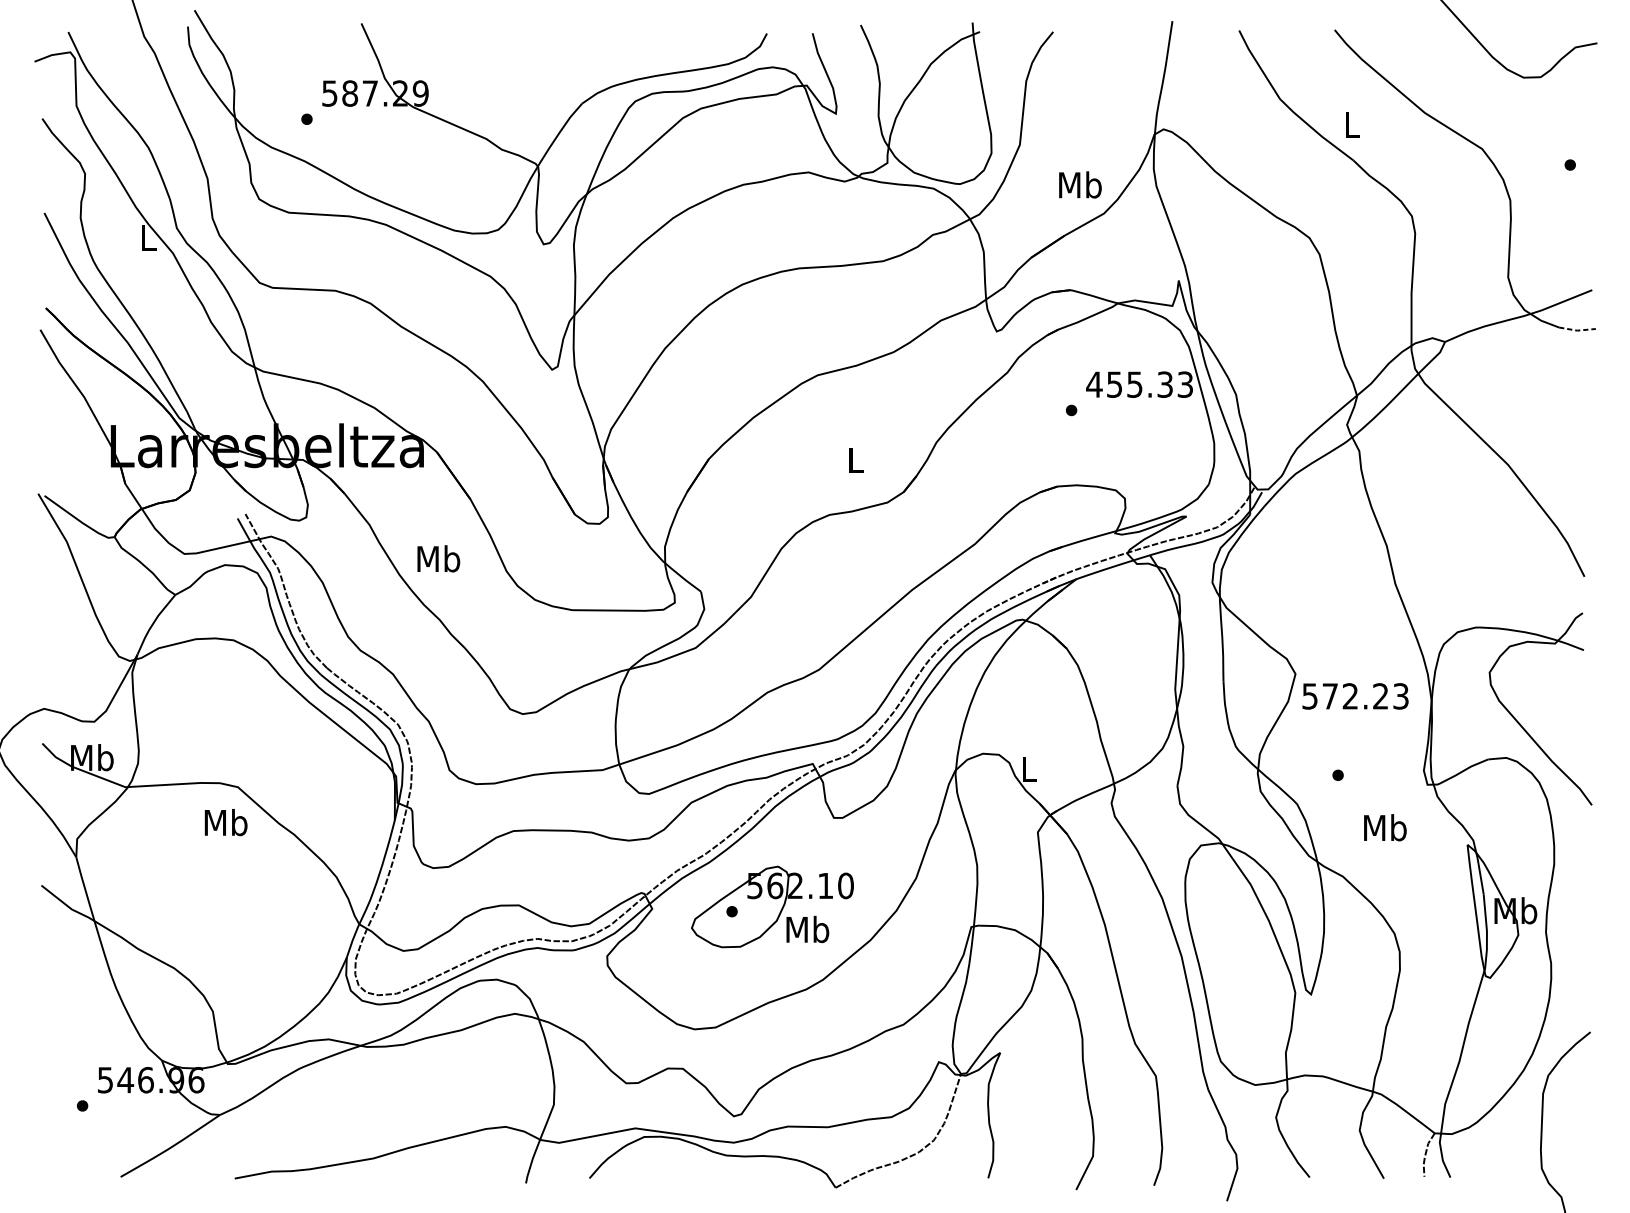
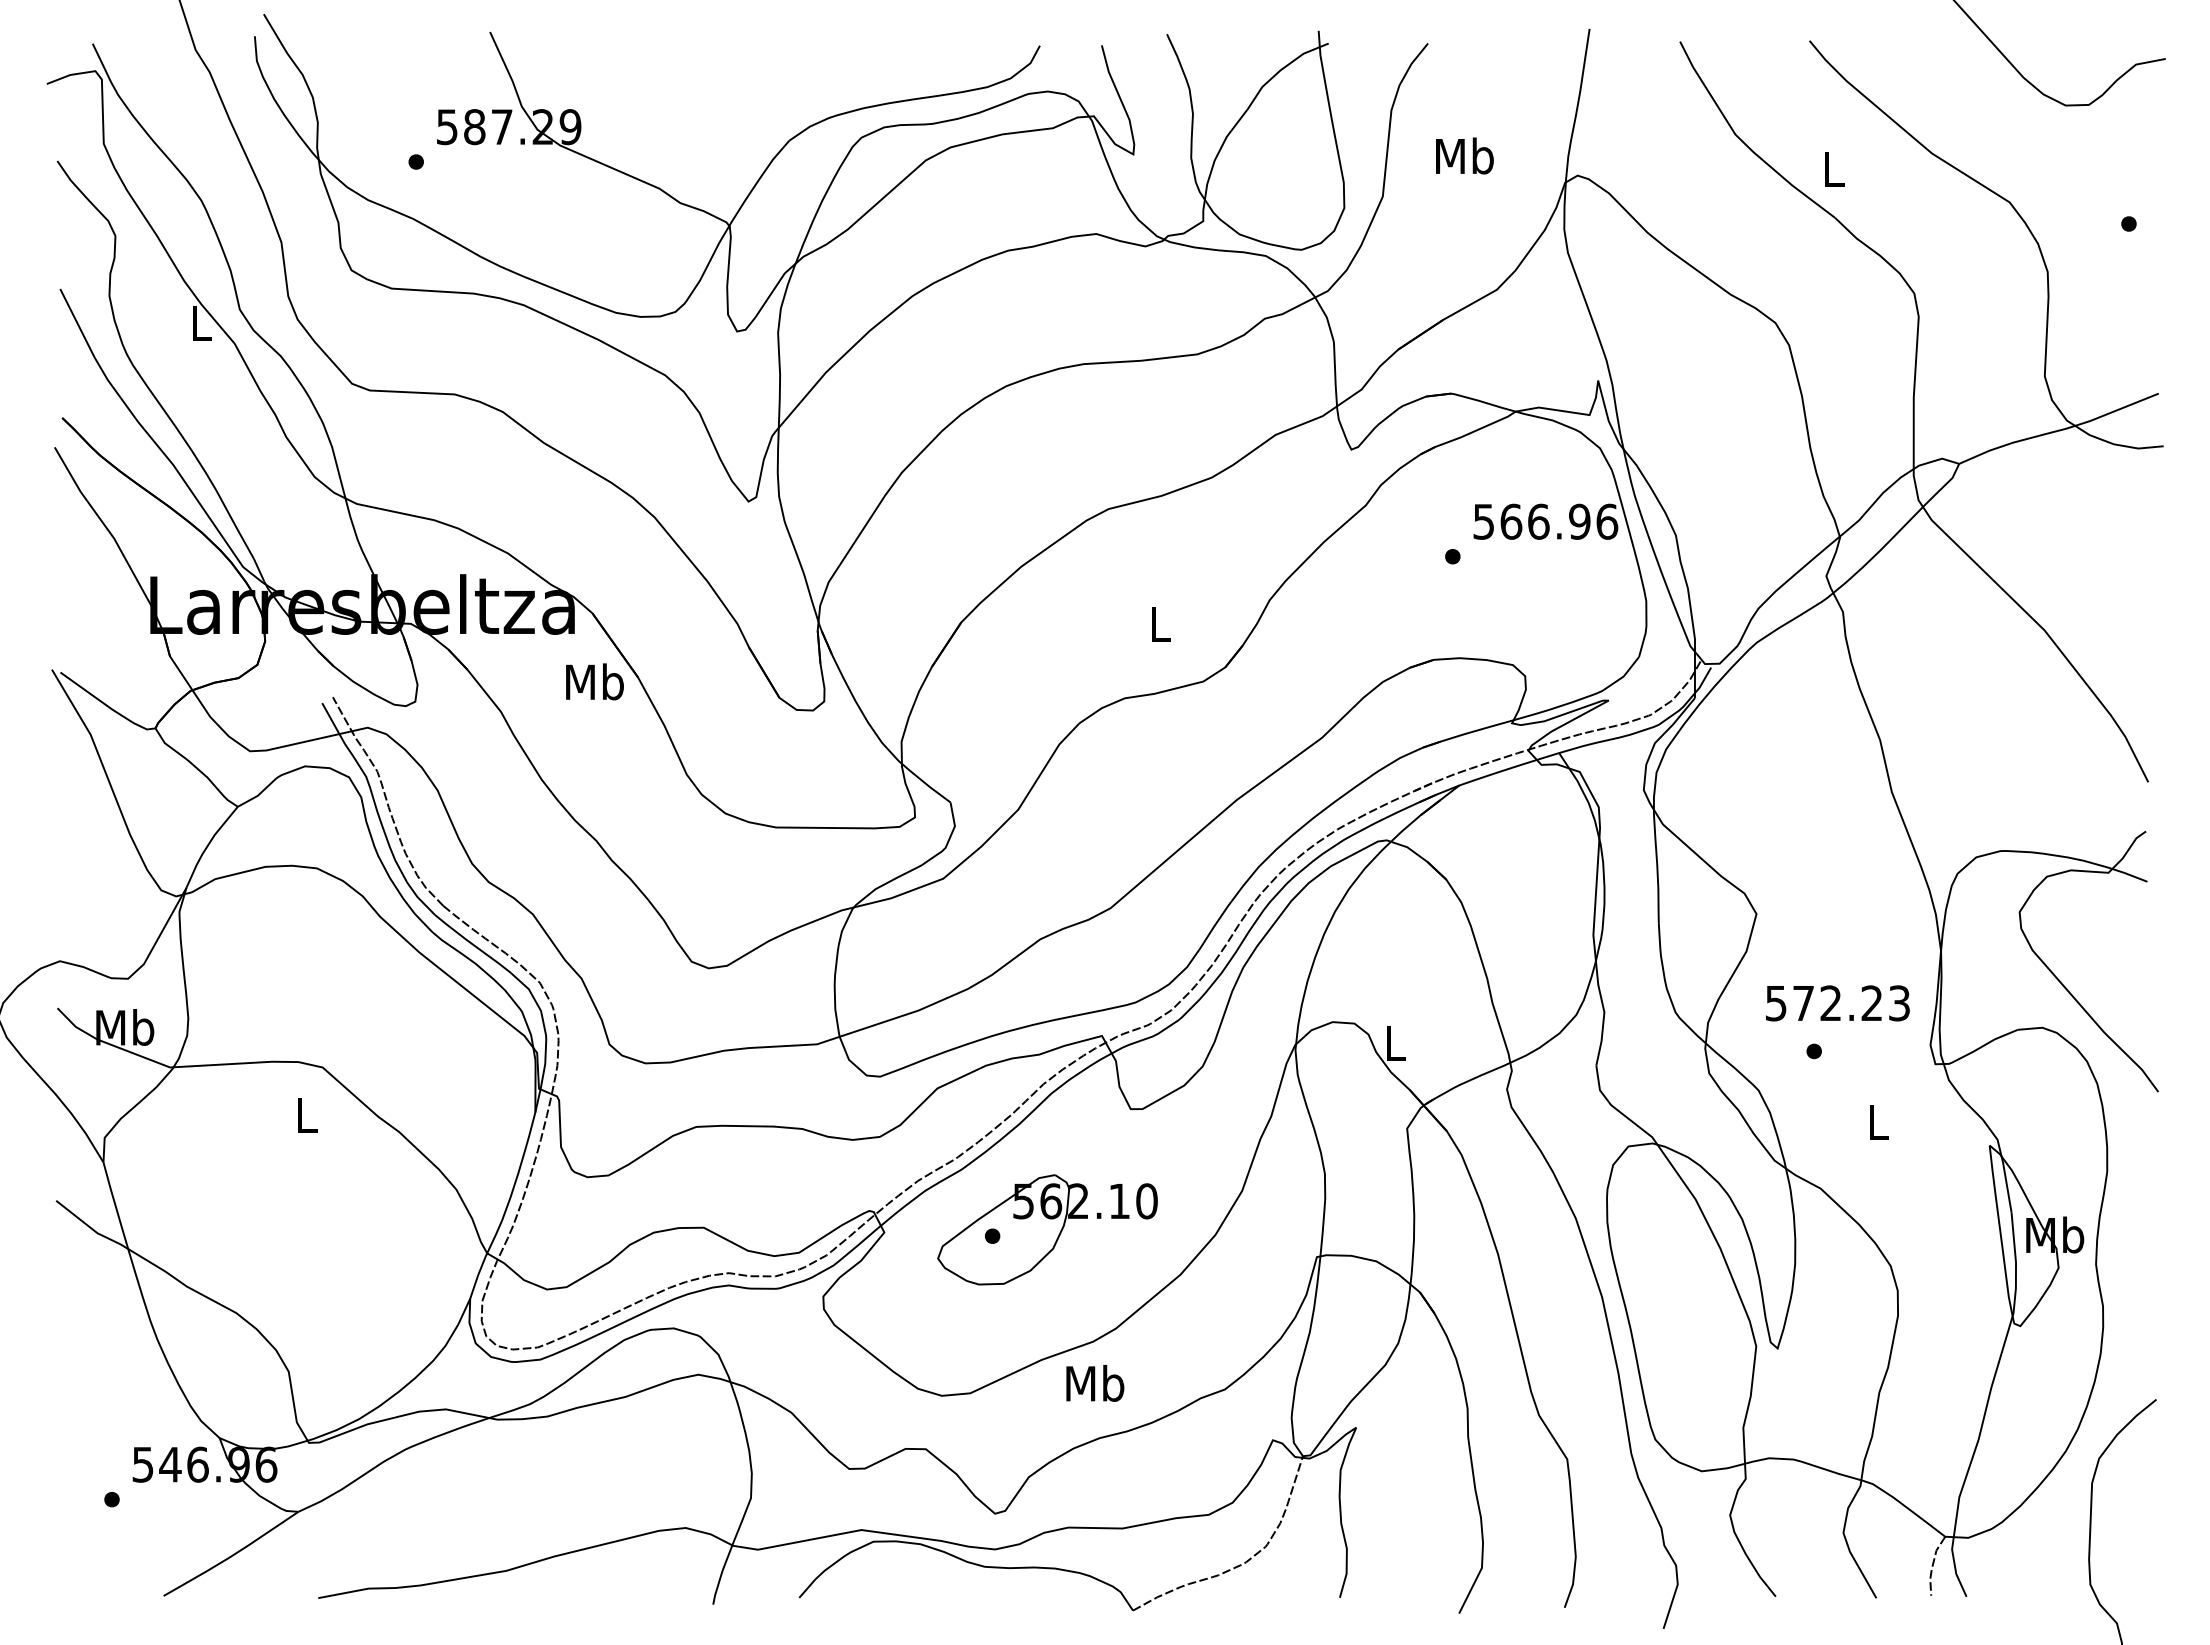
text: (1080, 184) -> (1464, 155), moved
line: (1577, 330) -> (2138, 448), dashed -> solid
text: (1139, 384) -> (1545, 521), 455.33 -> 566.96
text: (438, 558) -> (594, 681), moved
text: (1355, 696) -> (1837, 1003), moved
text: (226, 822) -> (306, 1115), Mb -> L
text: (1385, 827) -> (1878, 1122), Mb -> L
text: (807, 929) -> (1095, 1383), moved

